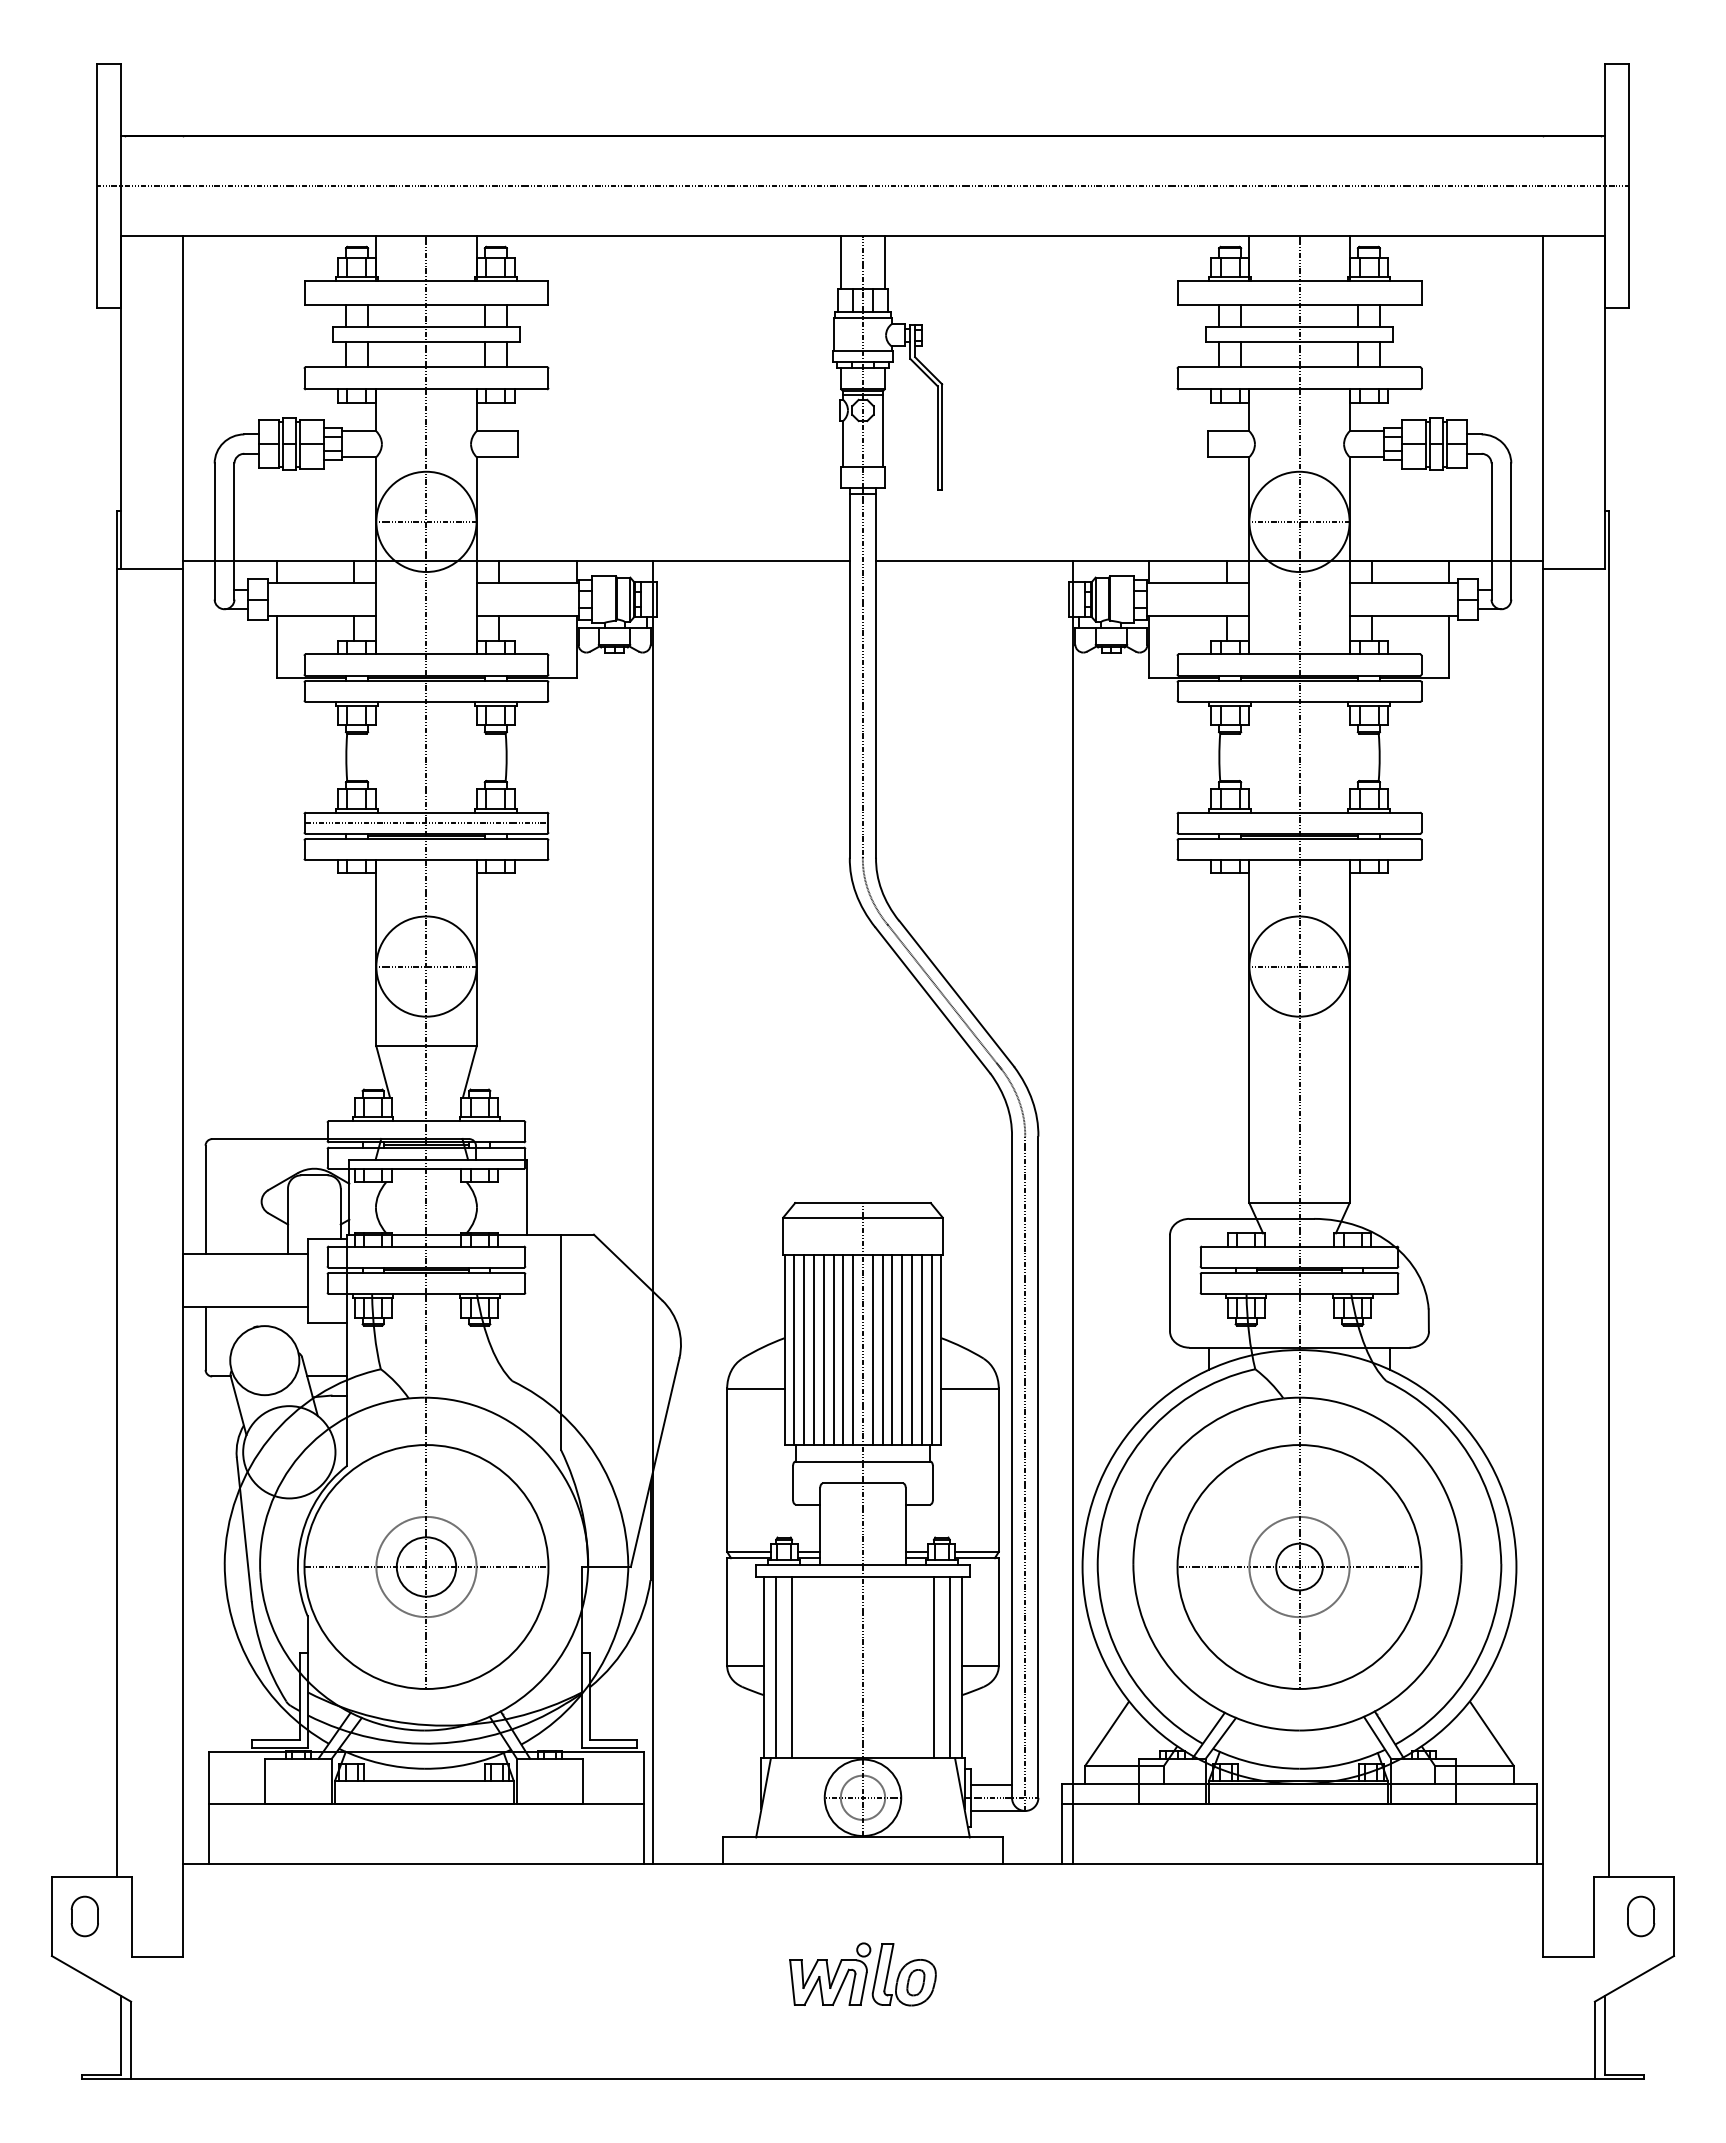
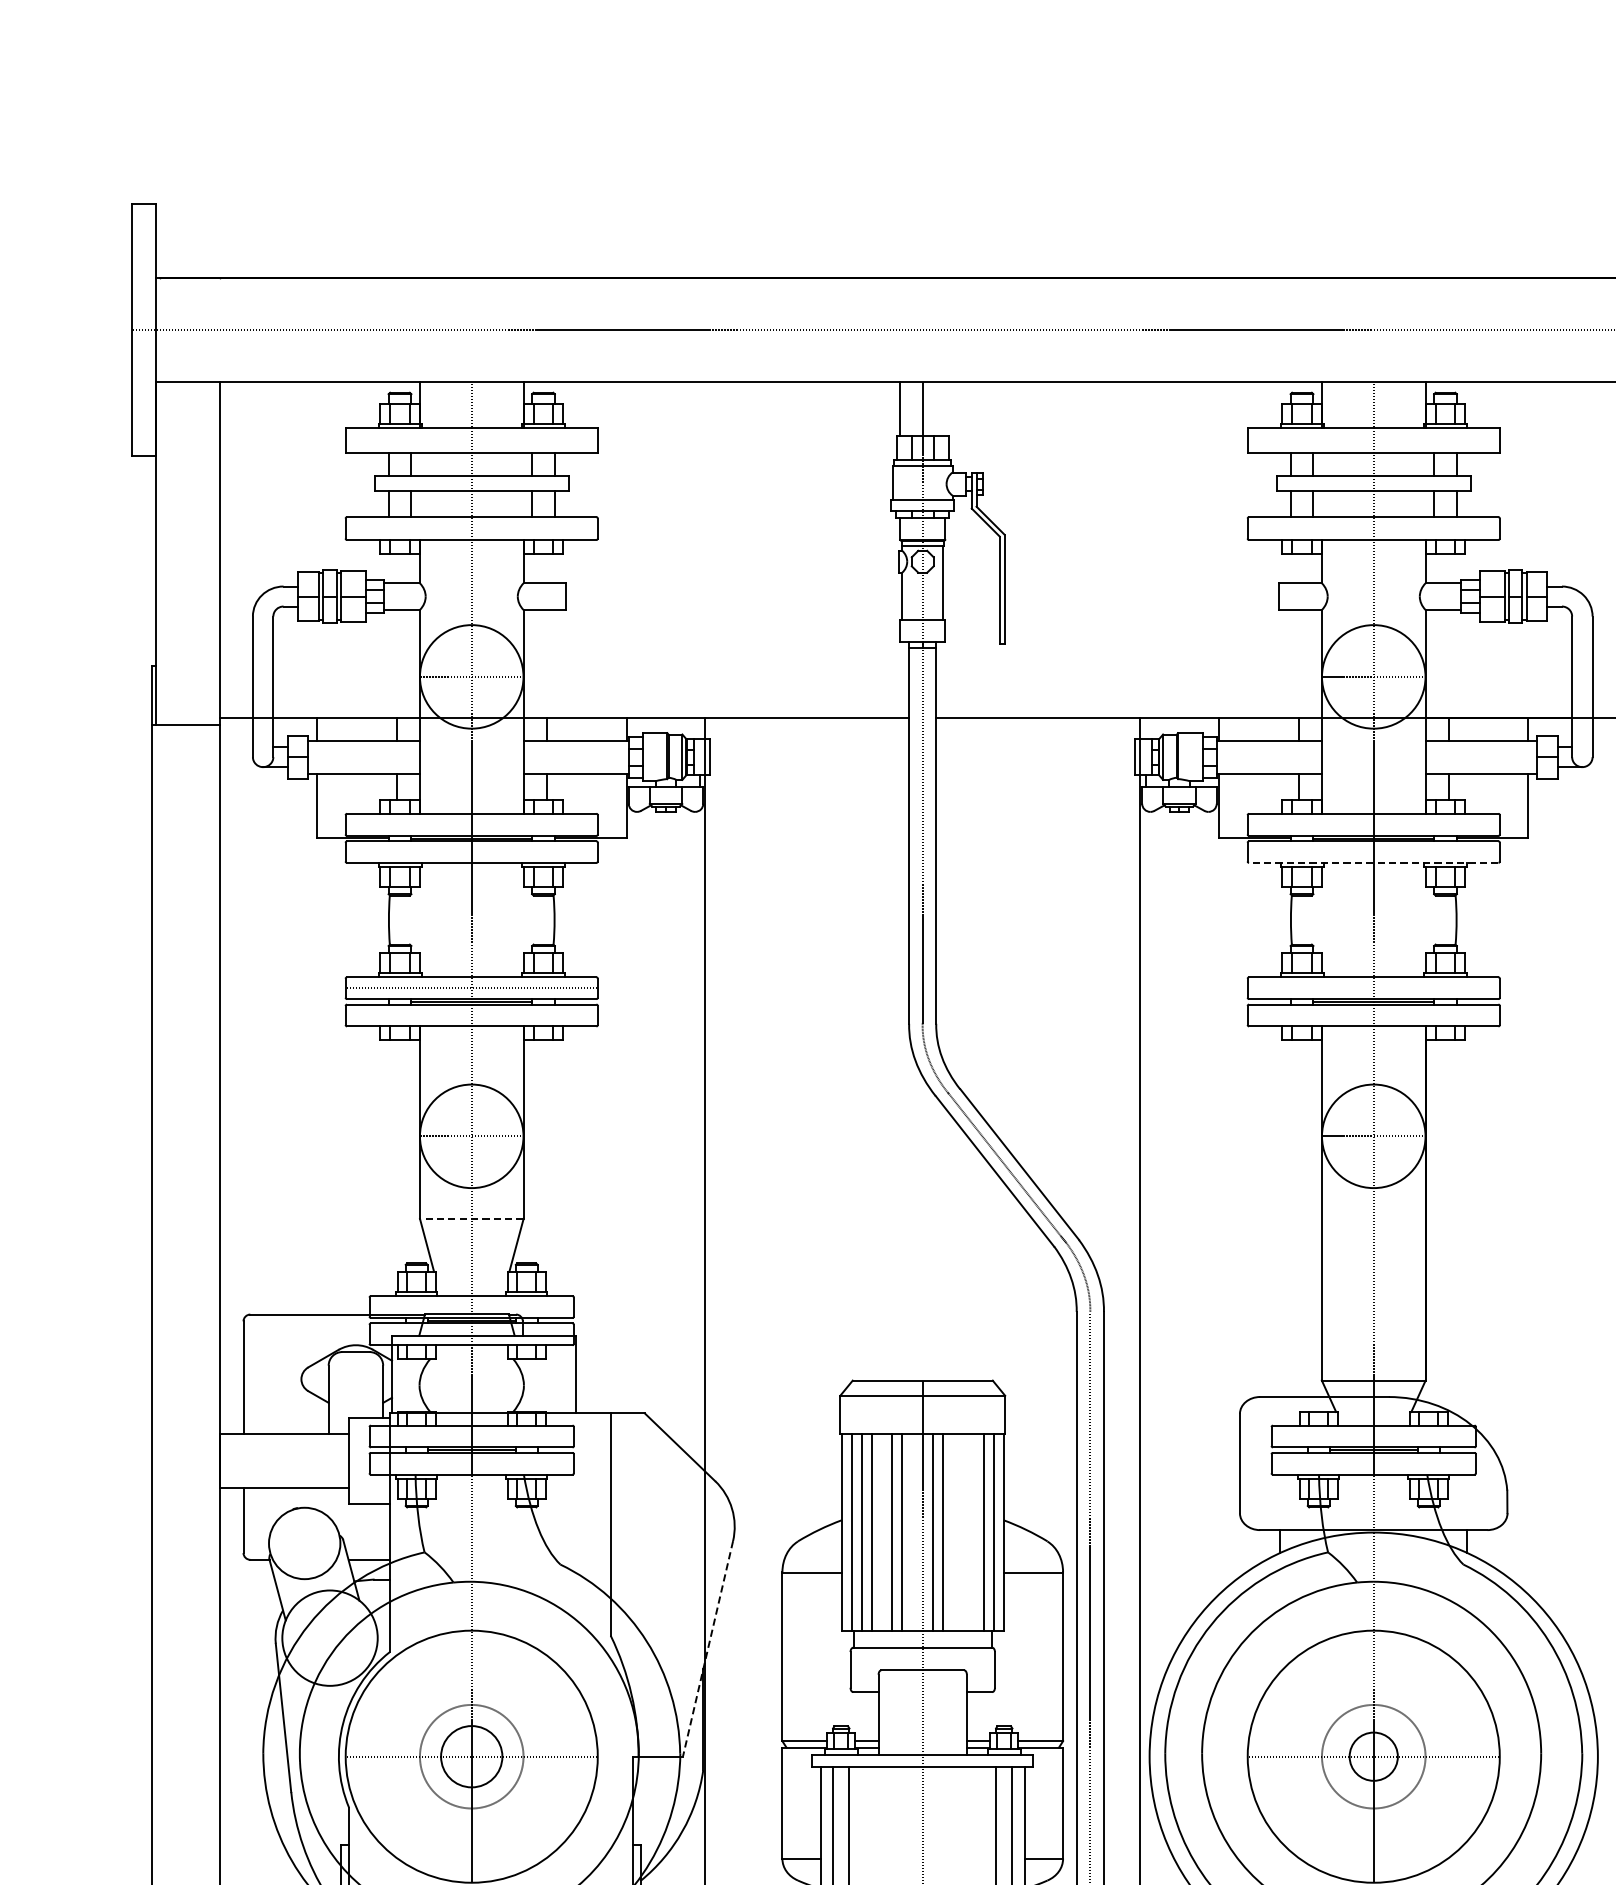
line: (885, 262) -> (946, 408), removed
line: (1299, 701) -> (1373, 862), solid -> dashed
line: (426, 1046) -> (471, 1218), solid -> dashed
line: (823, 1349) -> (881, 1531), removed
line: (853, 1349) -> (912, 1531), removed
line: (892, 1349) -> (953, 1531), removed
line: (902, 1349) -> (963, 1531), removed
line: (912, 1349) -> (973, 1531), removed
line: (655, 1463) -> (708, 1649), solid -> dashed

